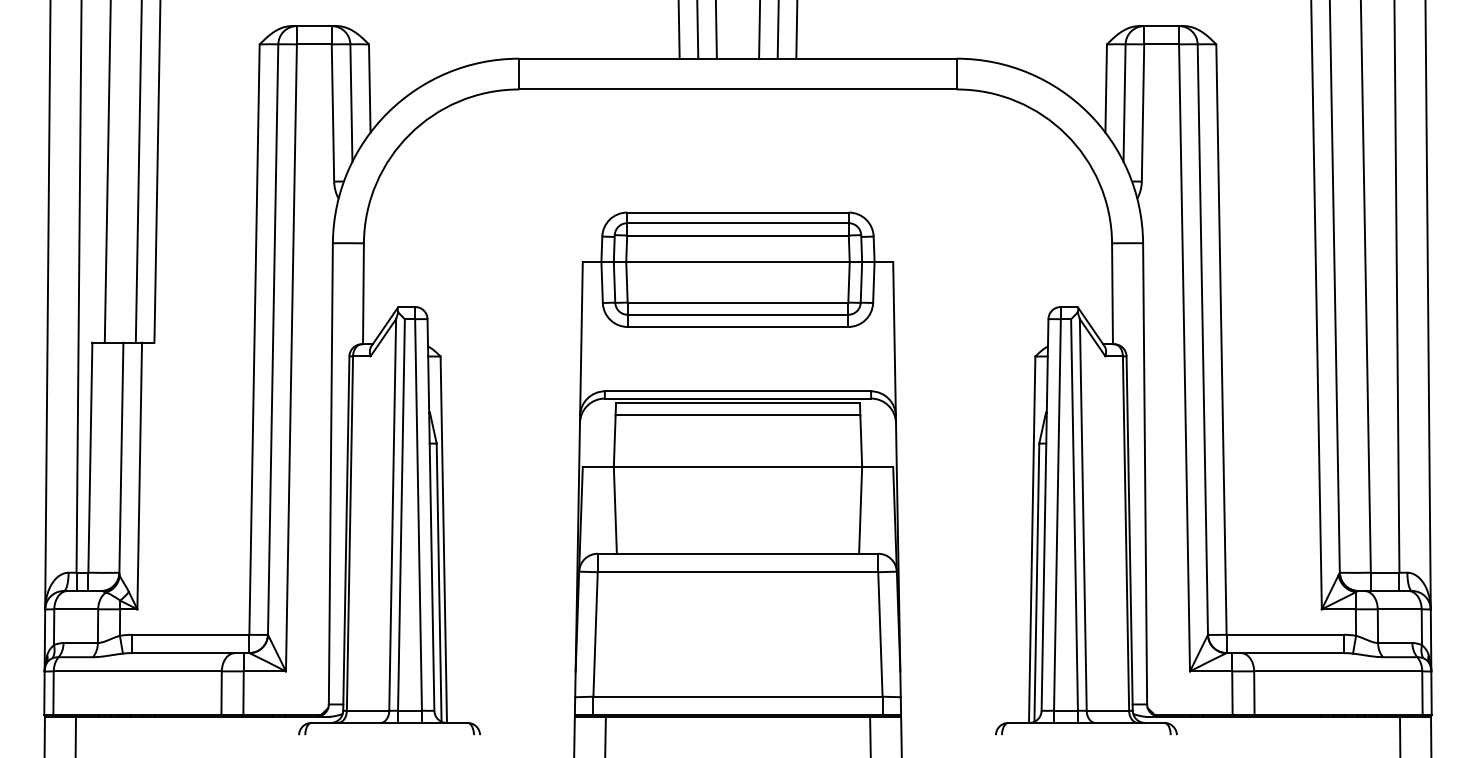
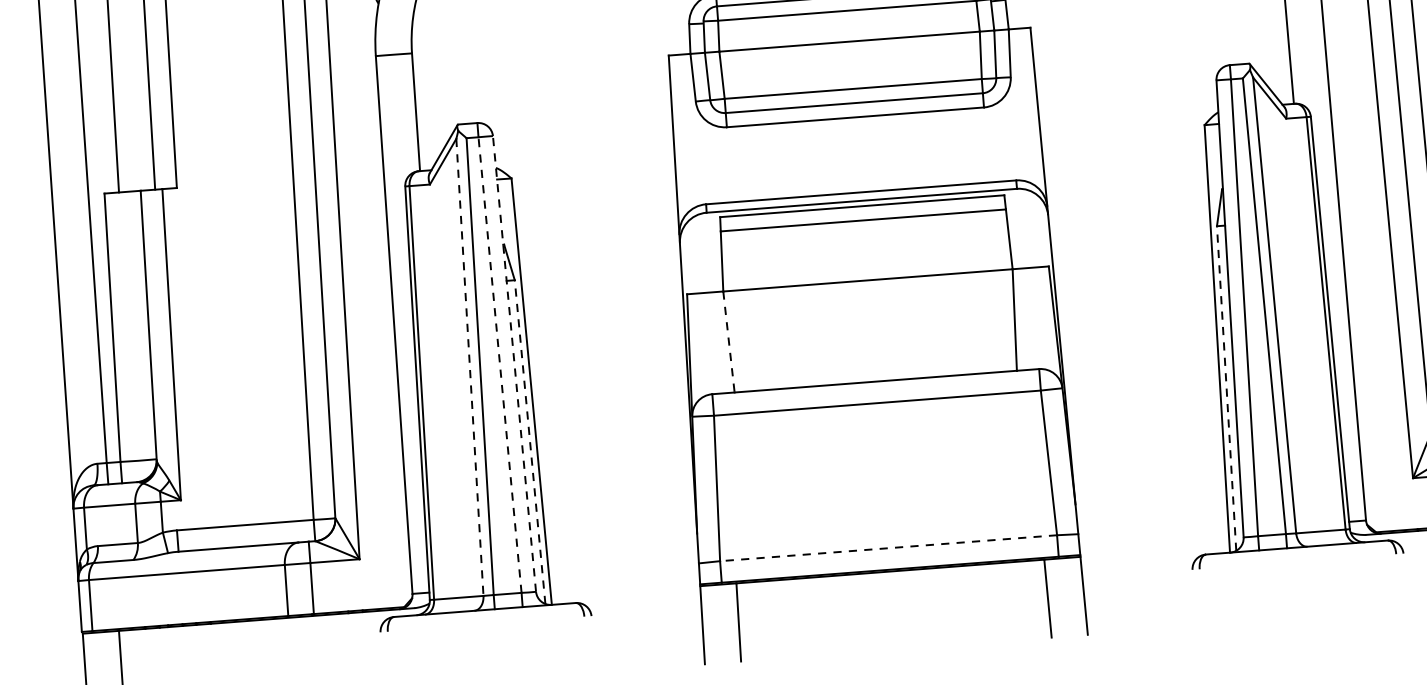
line: (615, 510) -> (729, 342), solid -> dashed
line: (392, 514) -> (469, 366), solid -> dashed
line: (418, 514) -> (499, 364), solid -> dashed
line: (430, 514) -> (513, 363), solid -> dashed
line: (439, 582) -> (530, 441), solid -> dashed
line: (1036, 582) -> (1226, 388), solid -> dashed
line: (737, 696) -> (887, 547), solid -> dashed

